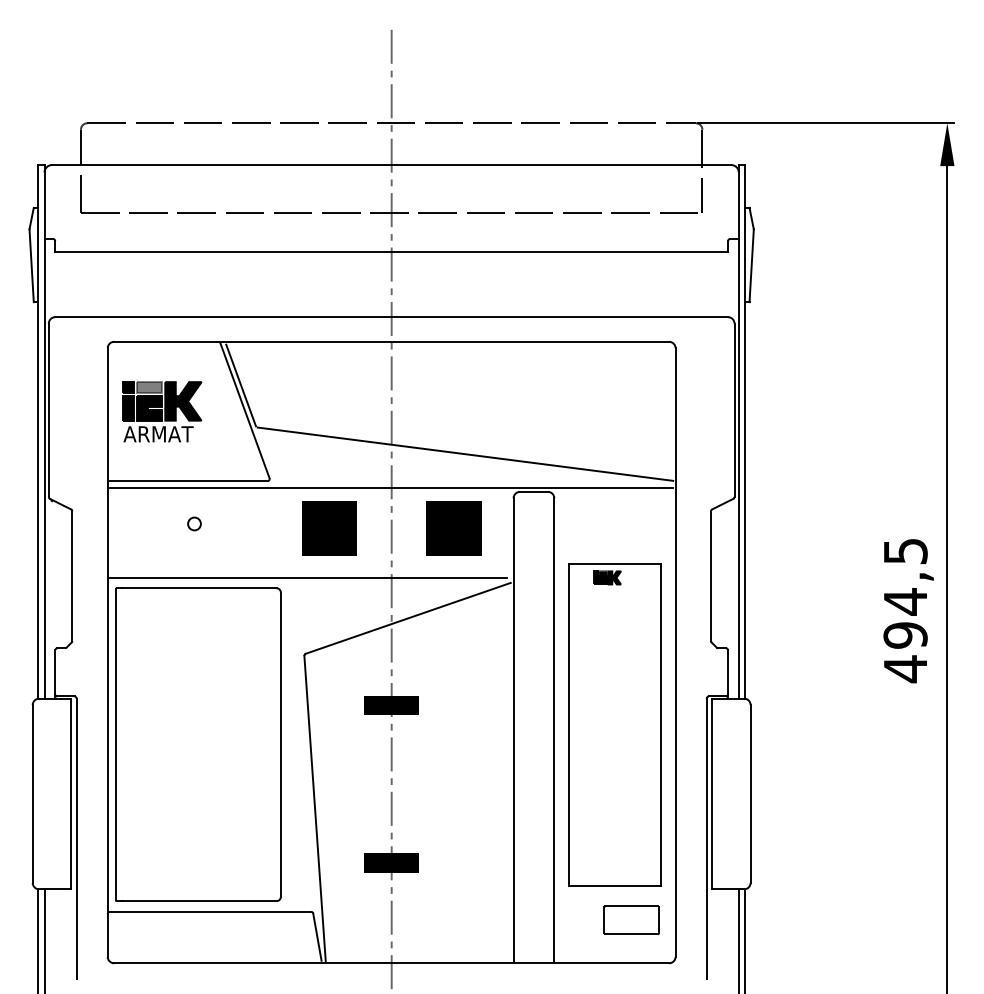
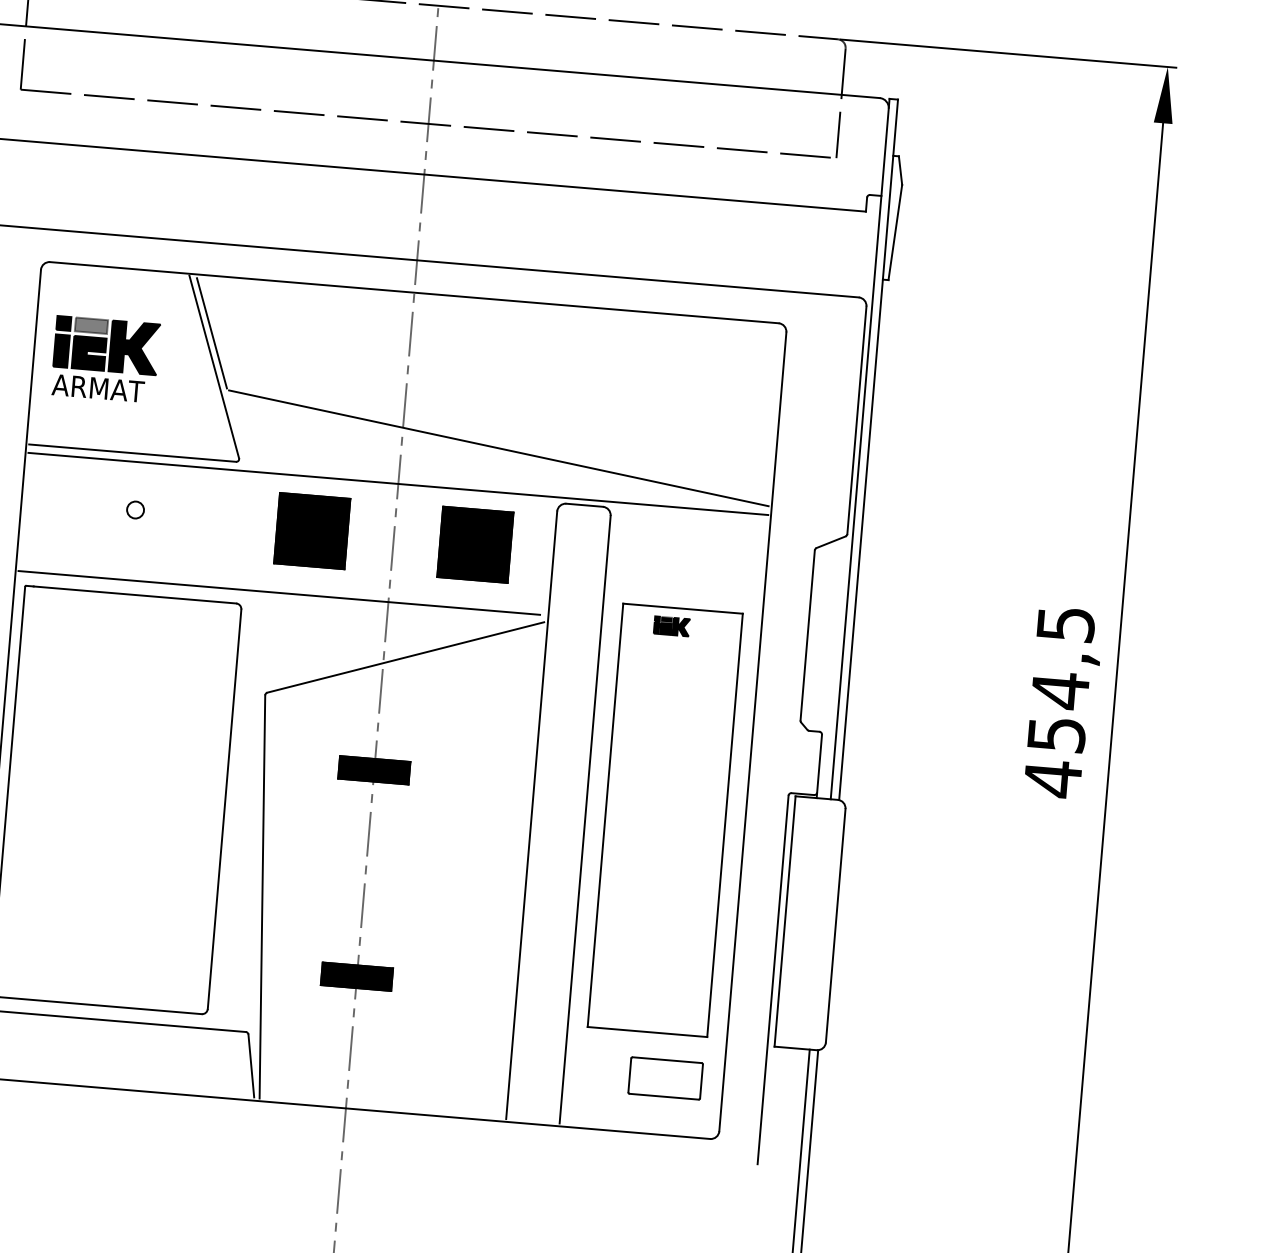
text: (905, 635) -> (1056, 734), 494,5 -> 454,5

